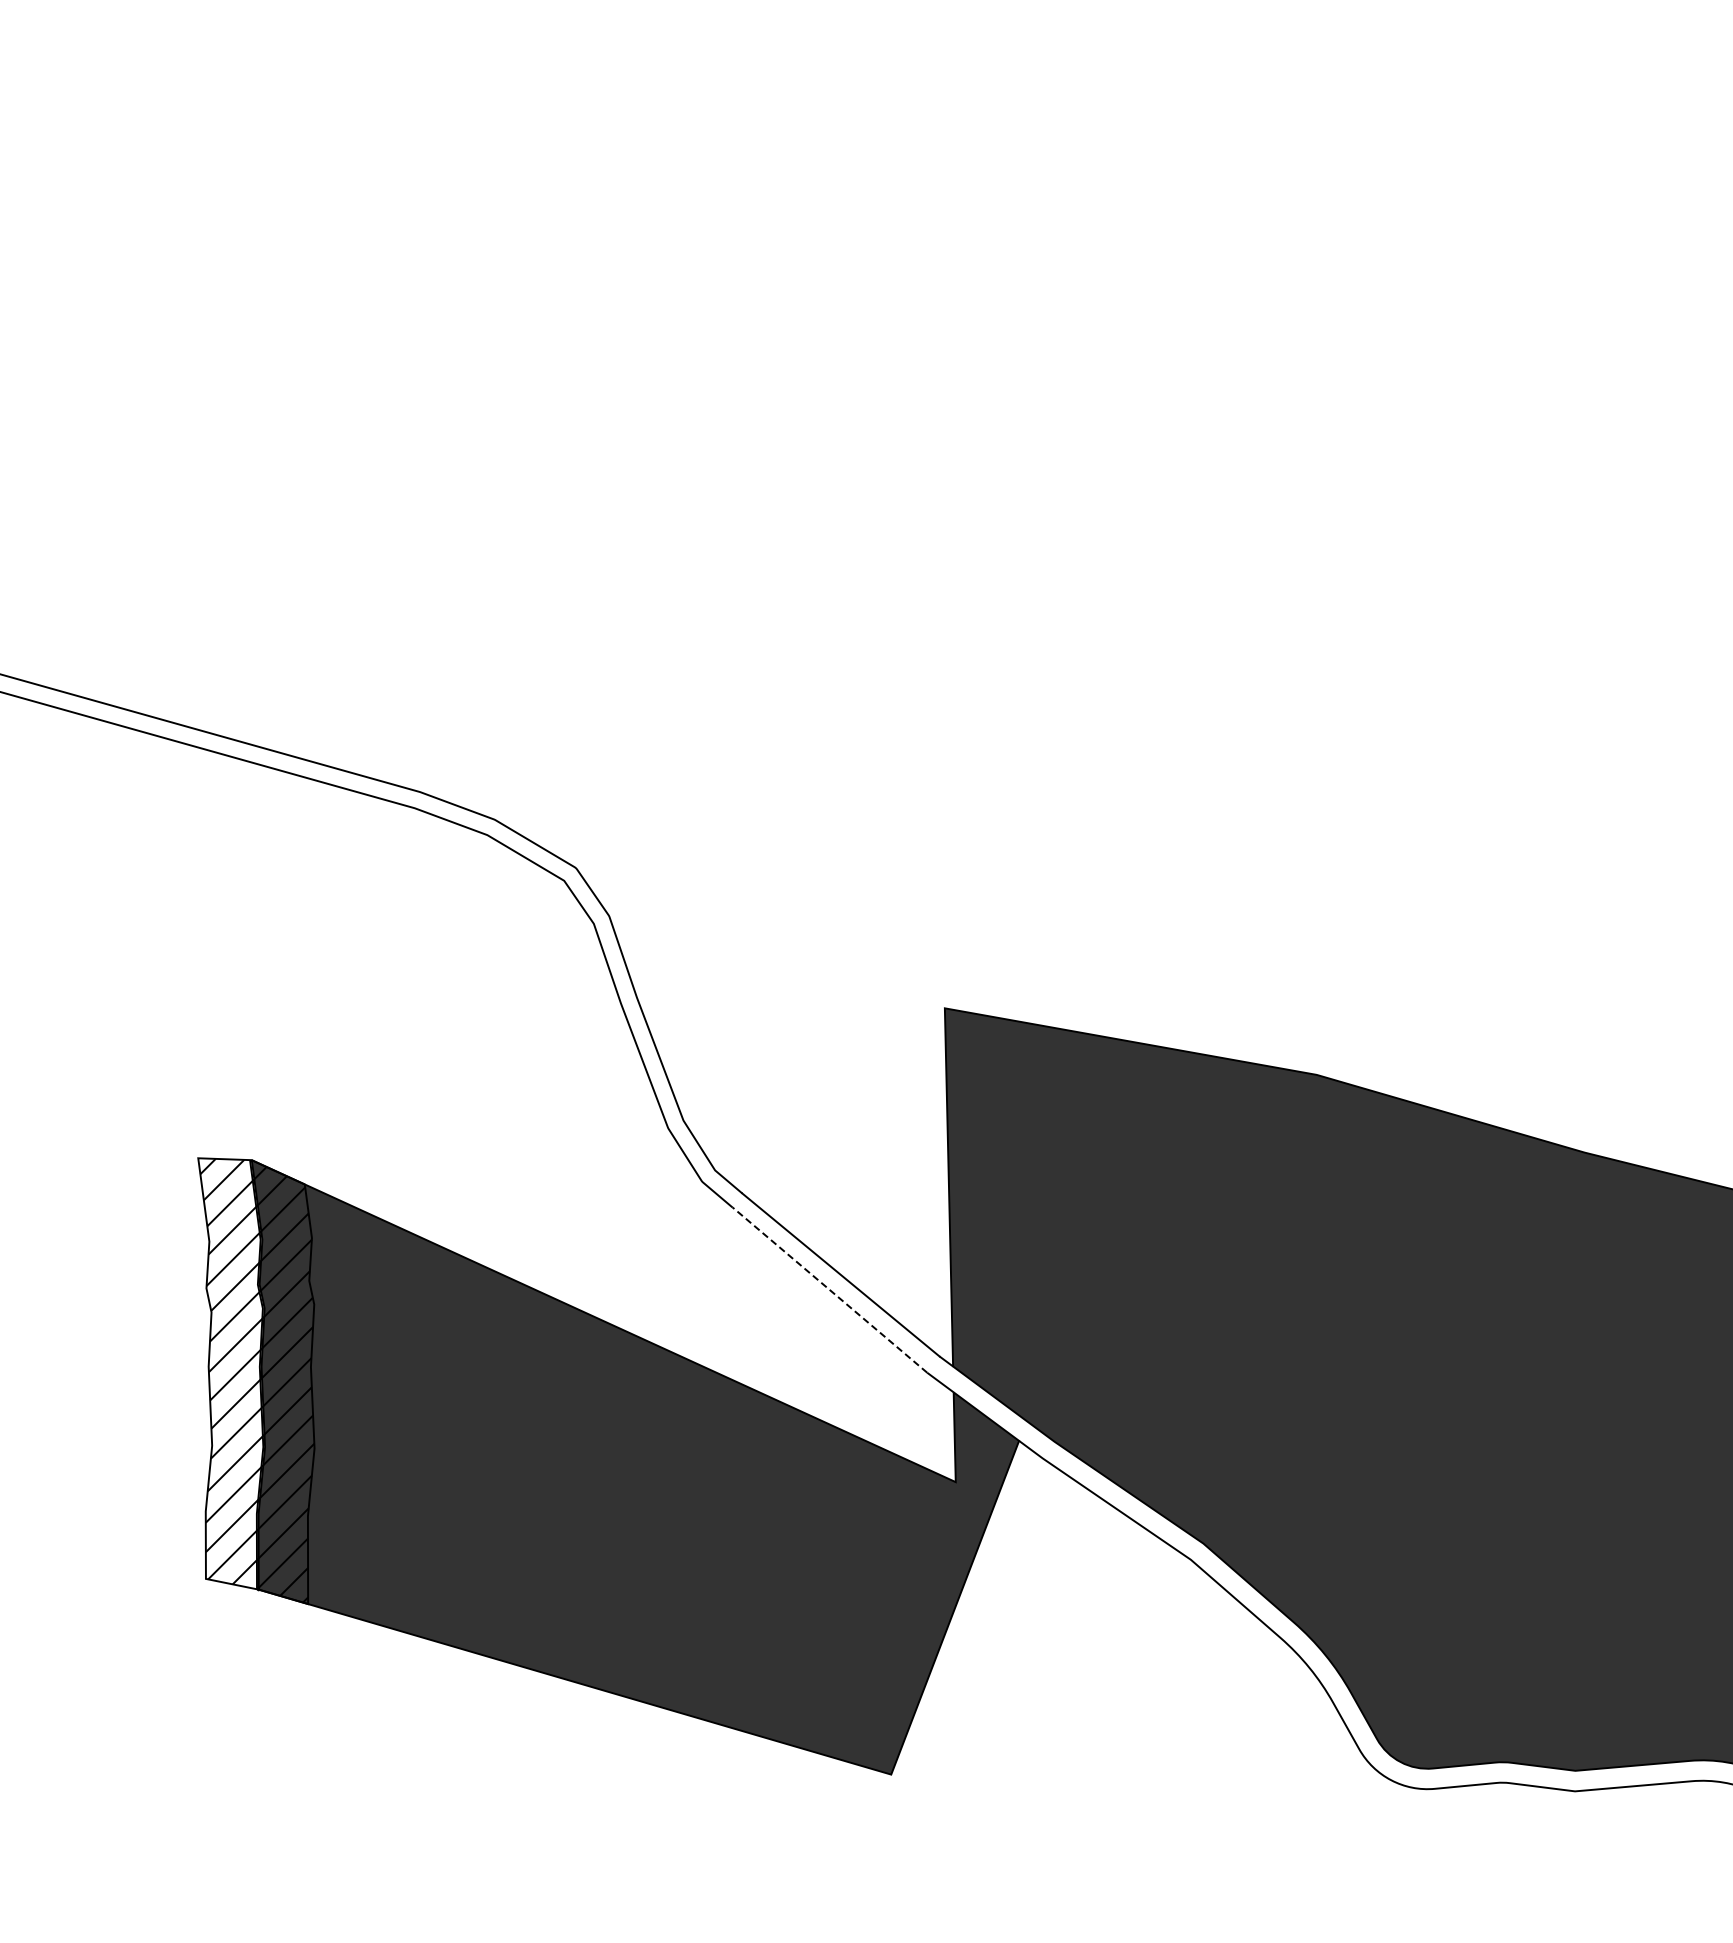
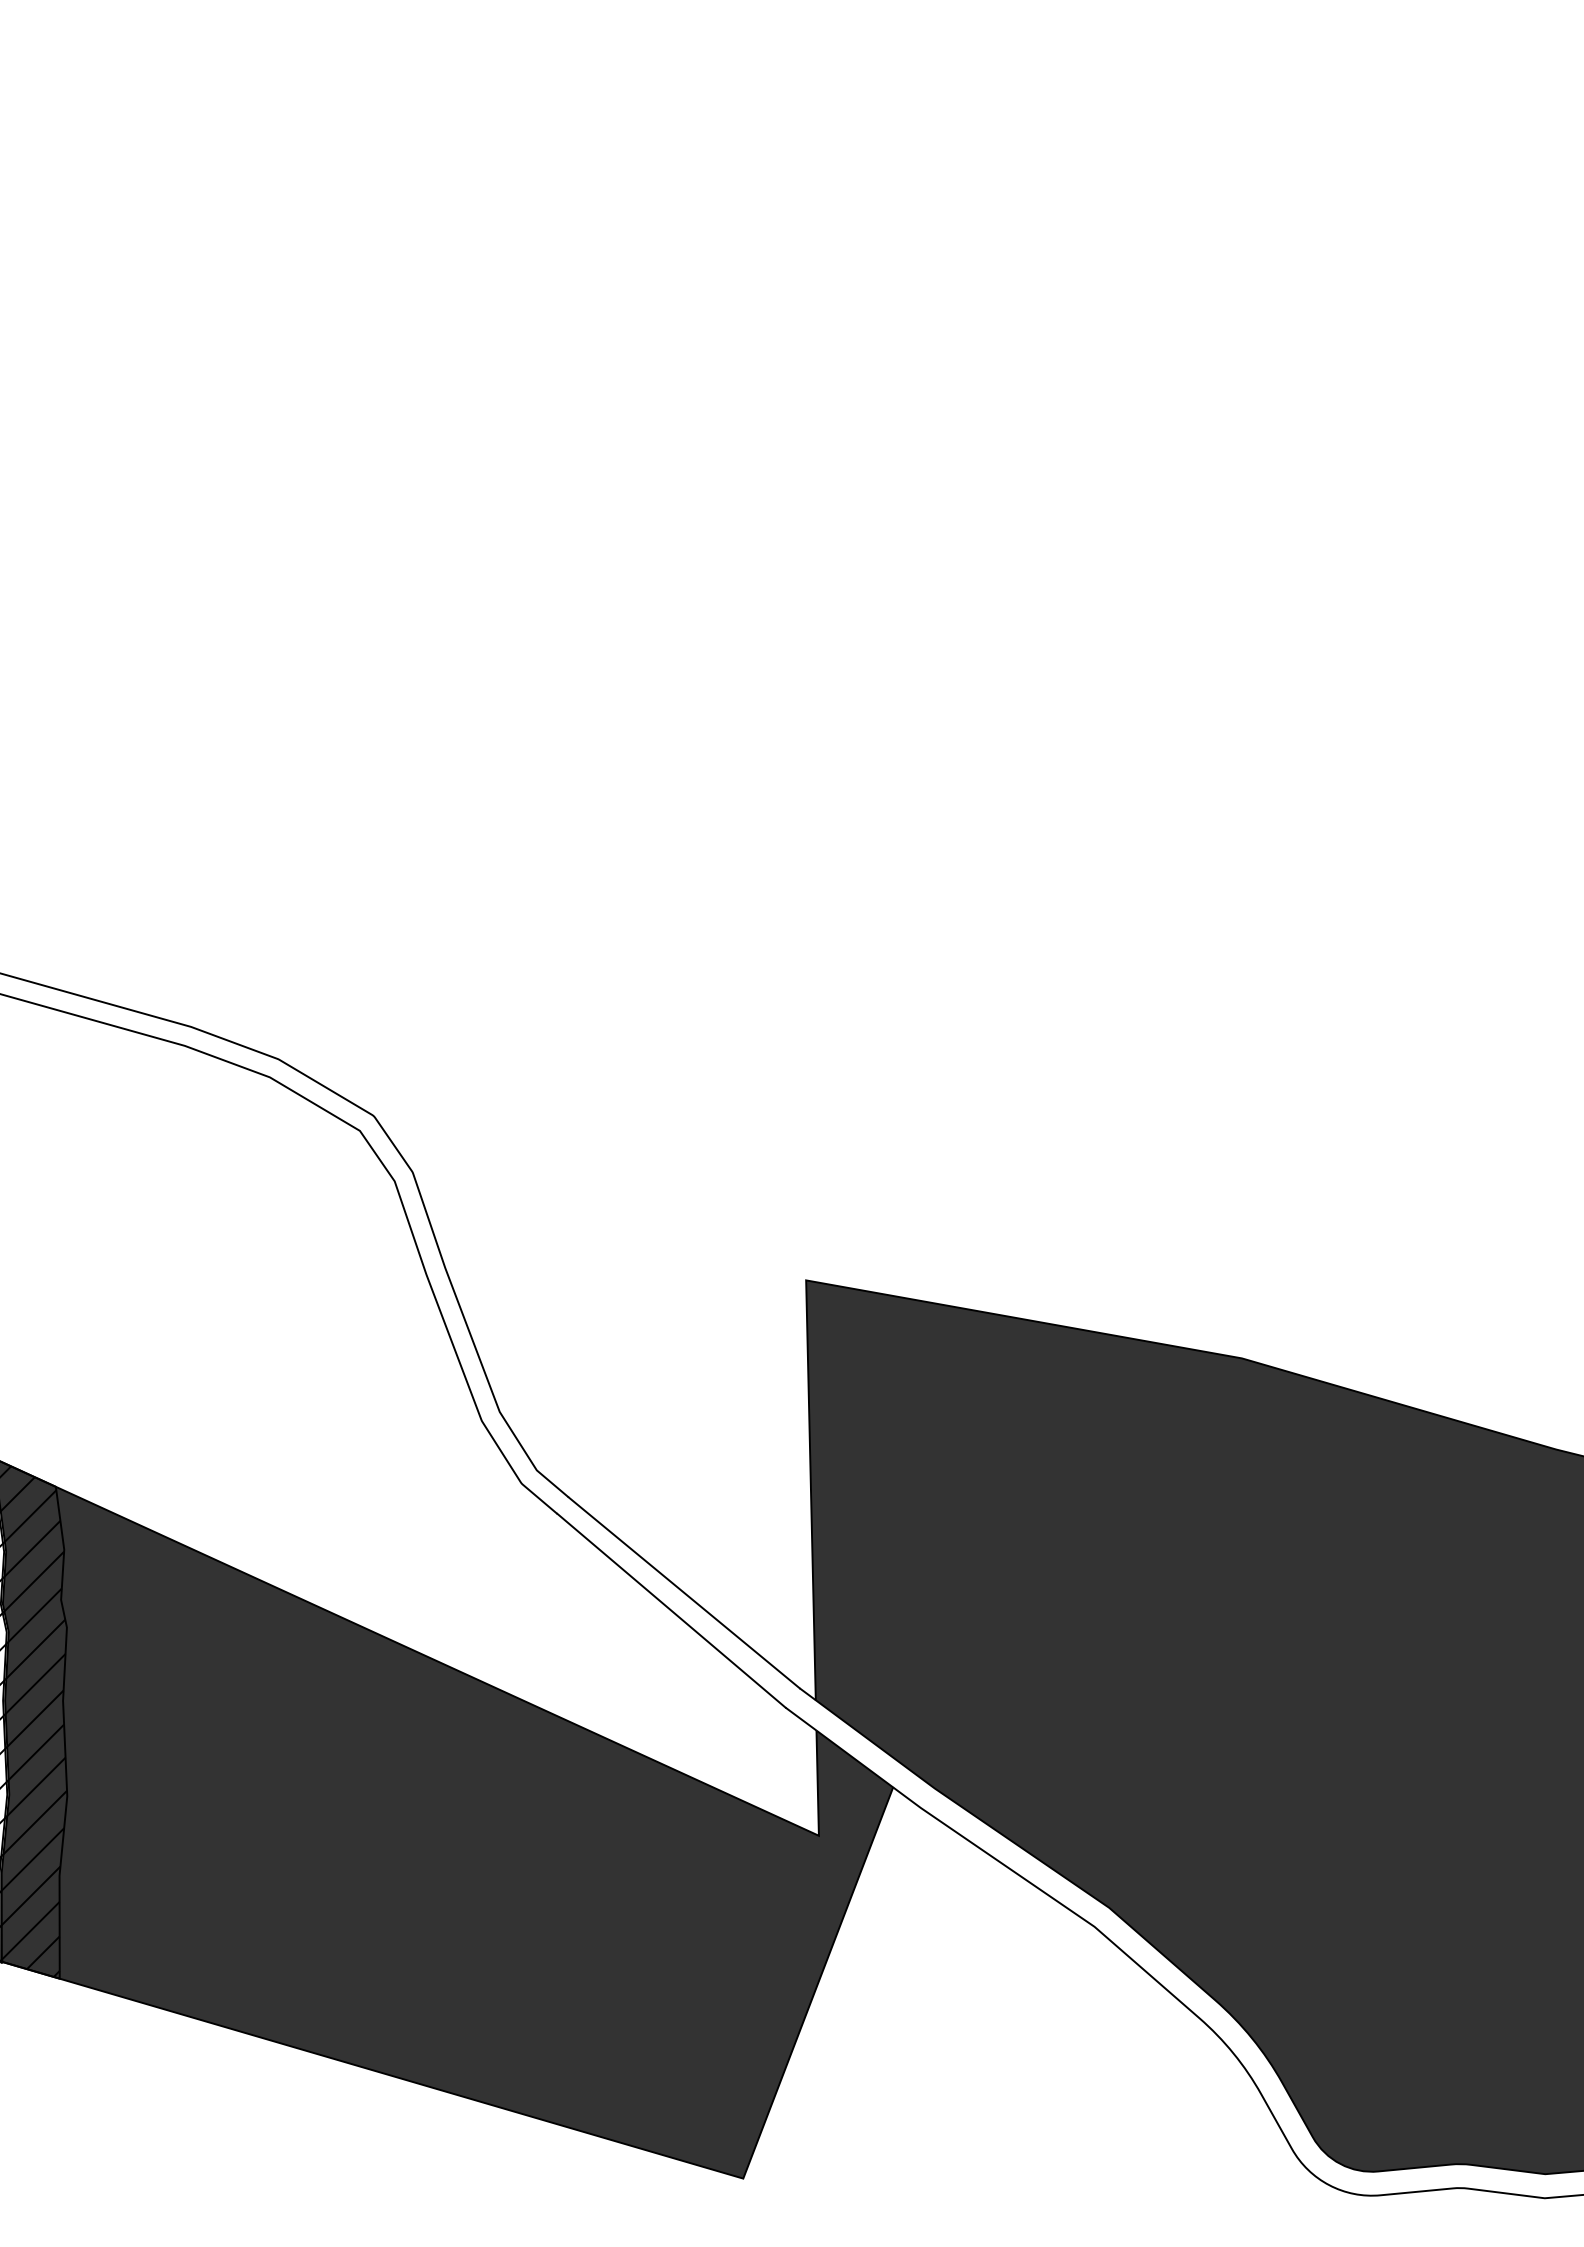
line: (830, 1290) -> (672, 1611), dashed -> solid

